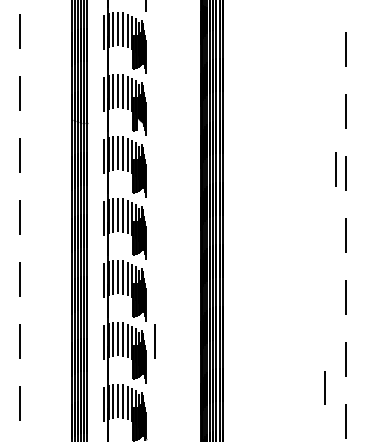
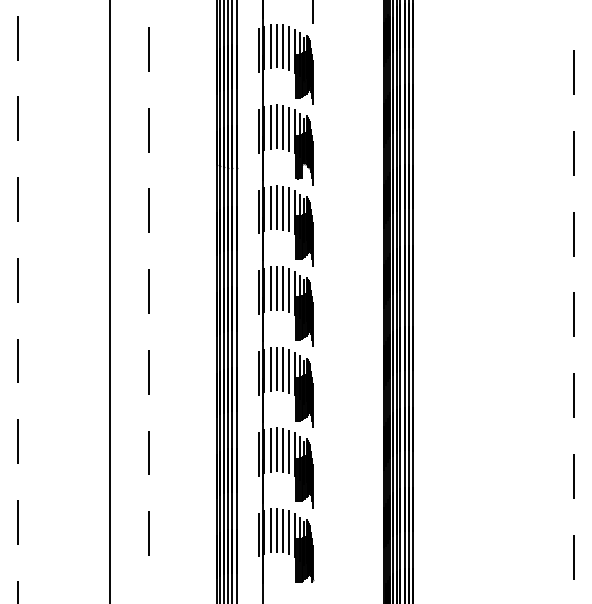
line: (335, 169) -> (560, 228), removed
line: (154, 341) -> (324, 452), removed
line: (324, 387) -> (545, 513), removed

